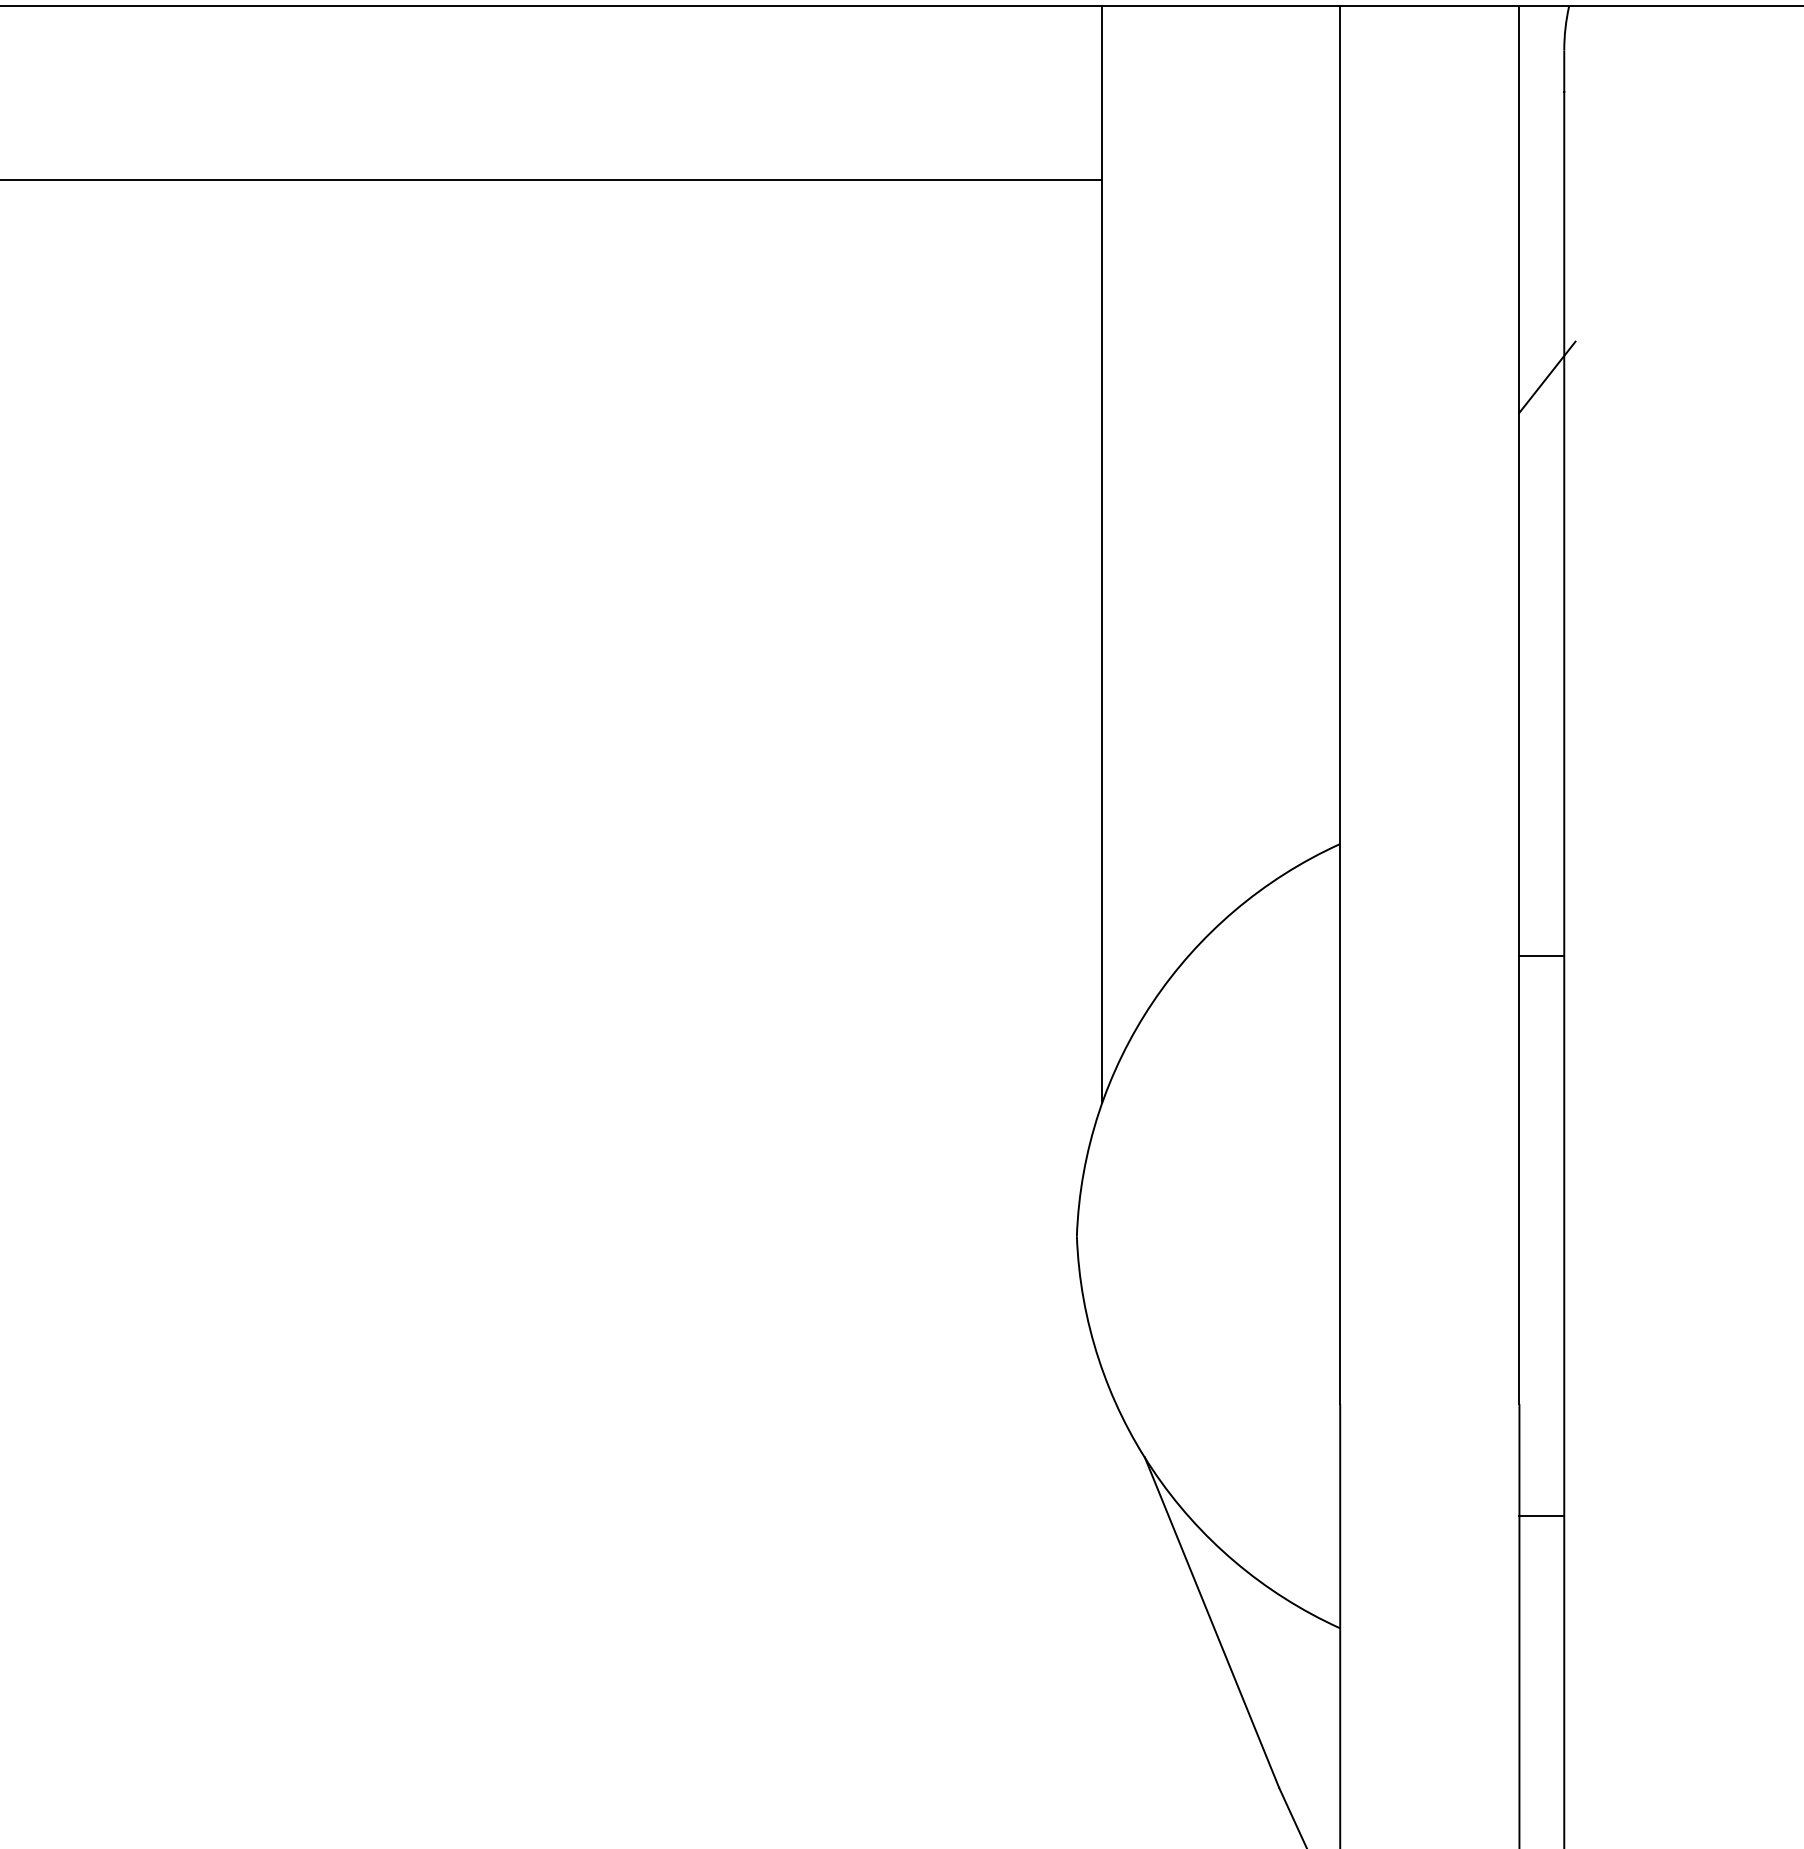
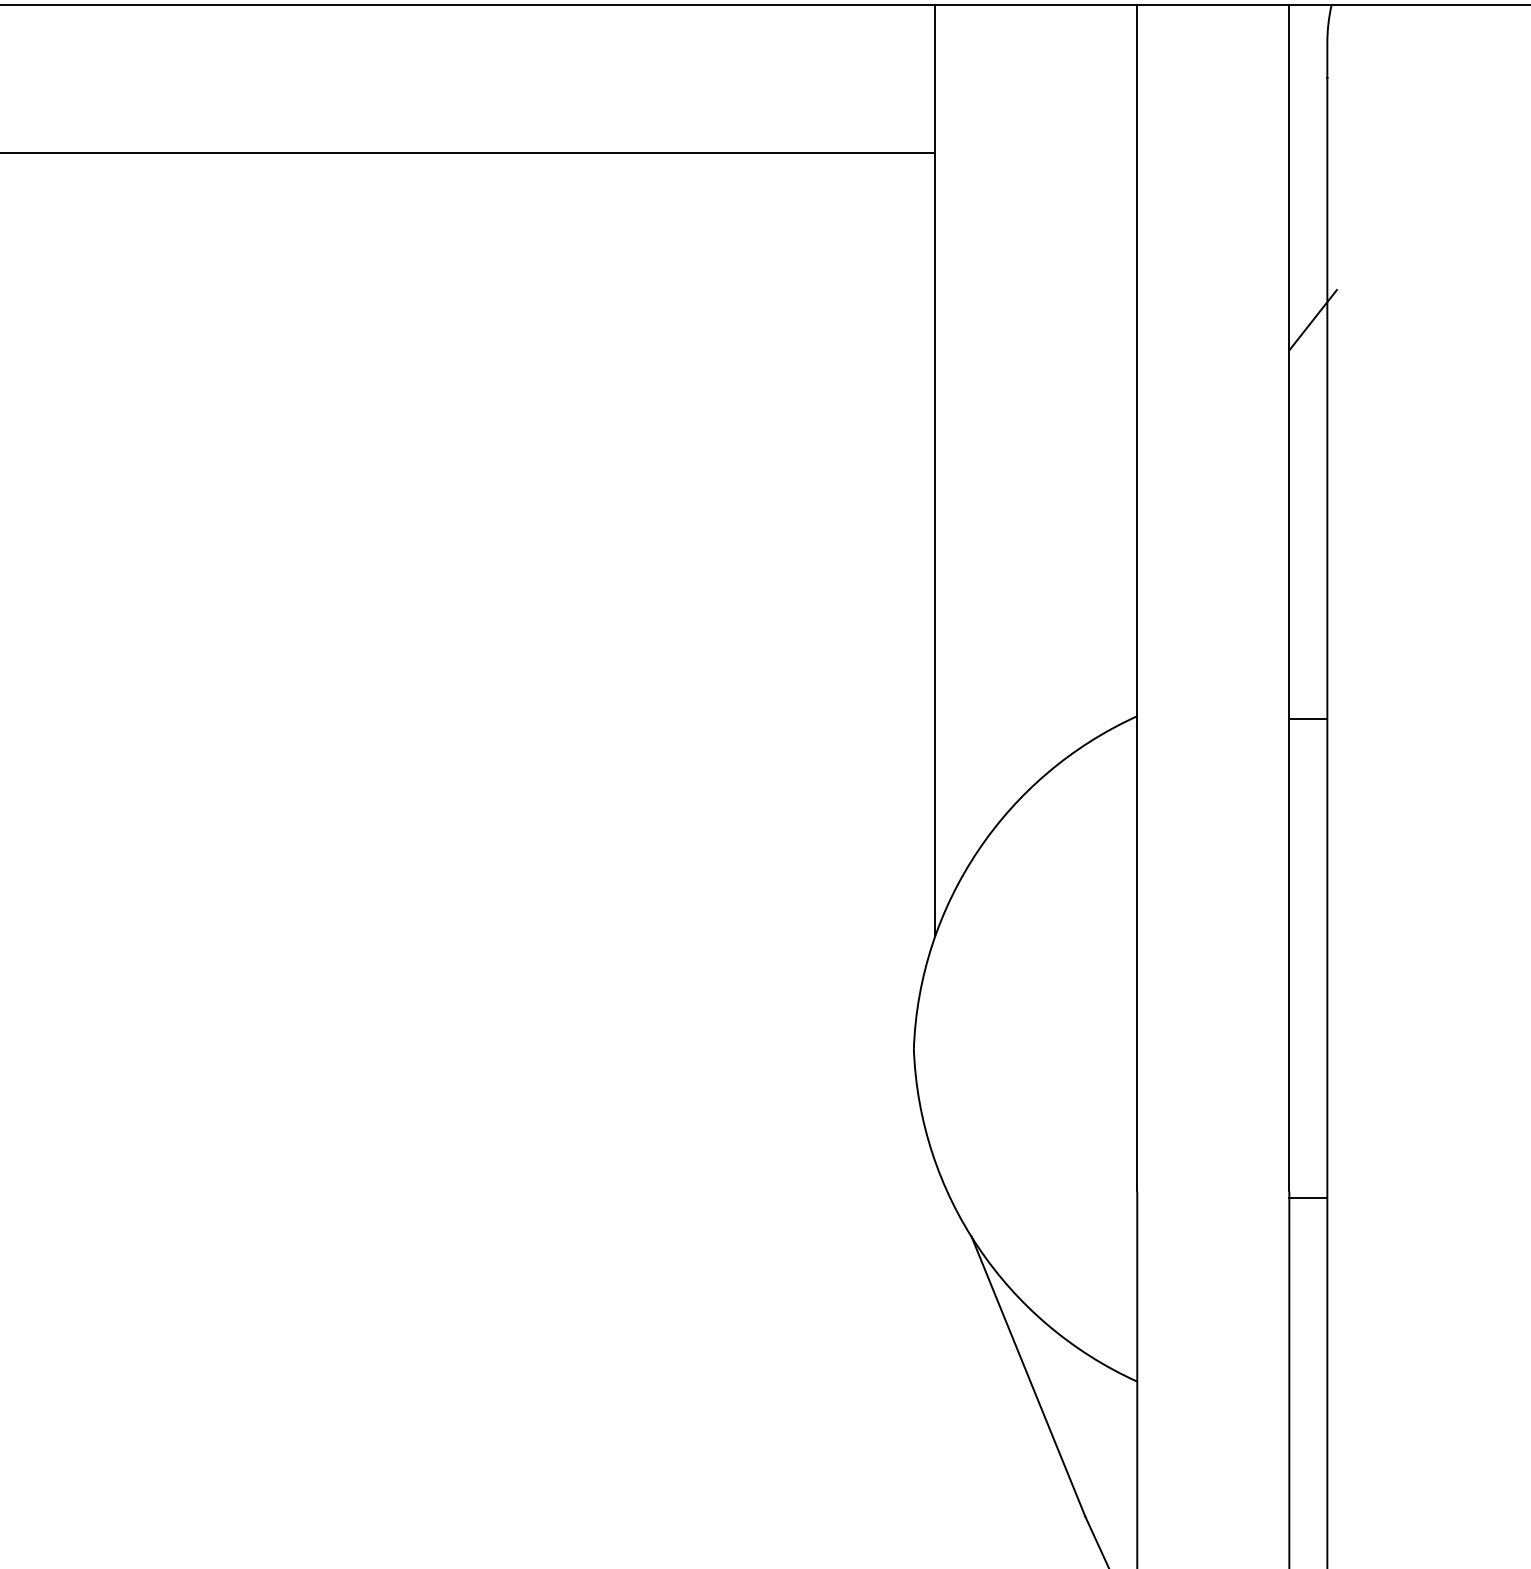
line: (1541, 956) -> (1308, 719), moved
line: (1541, 1516) -> (1308, 1198), moved

